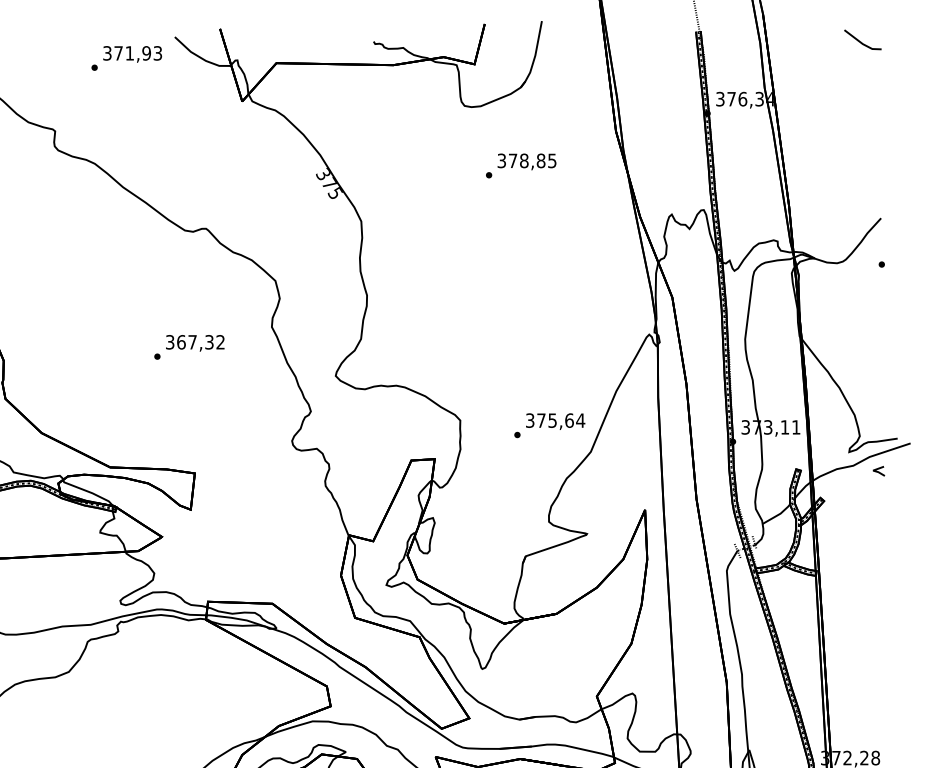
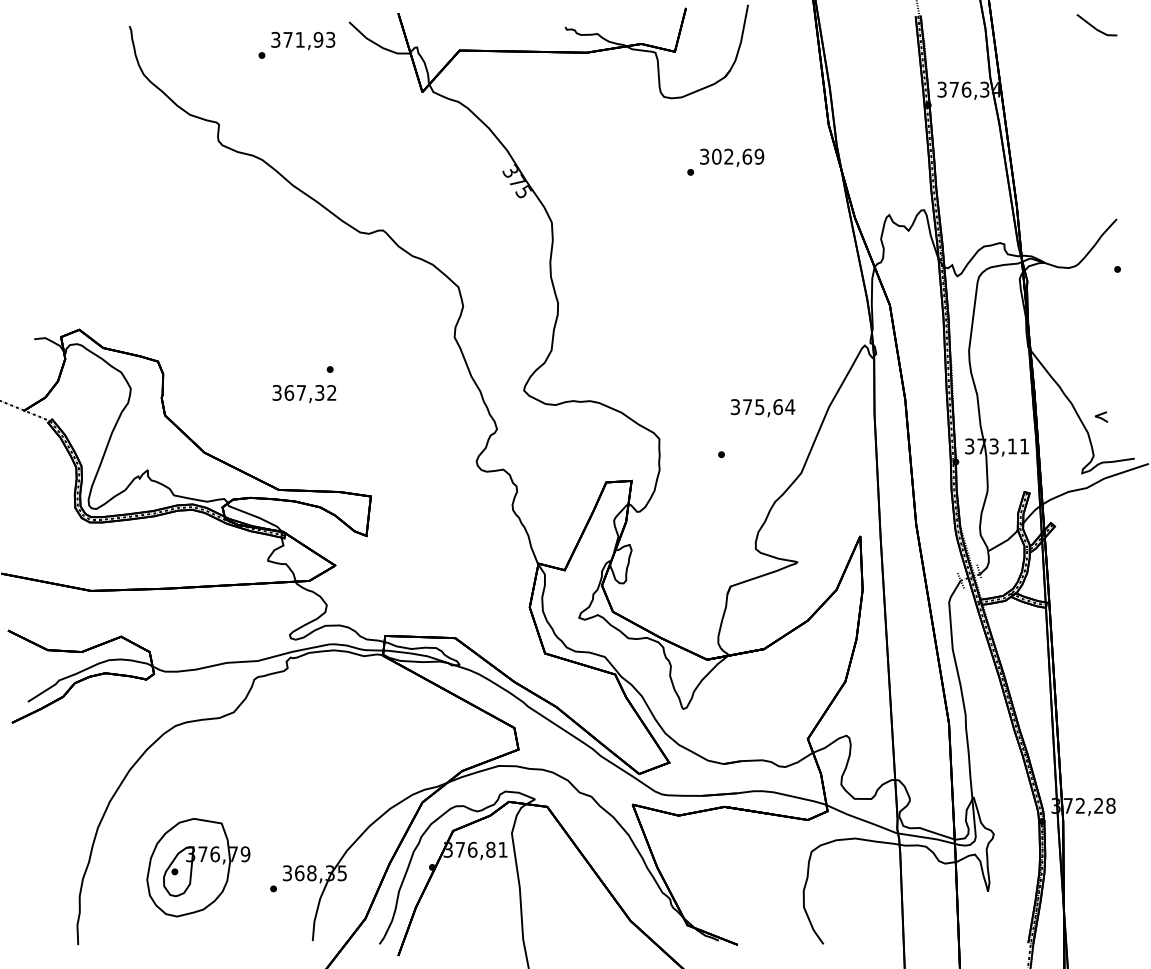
text: (533, 160) -> (738, 156), 378,85 -> 302,69
text: (195, 343) -> (304, 394), moved
text: (555, 421) -> (762, 408), moved
line: (878, 469) -> (1101, 415), moved

